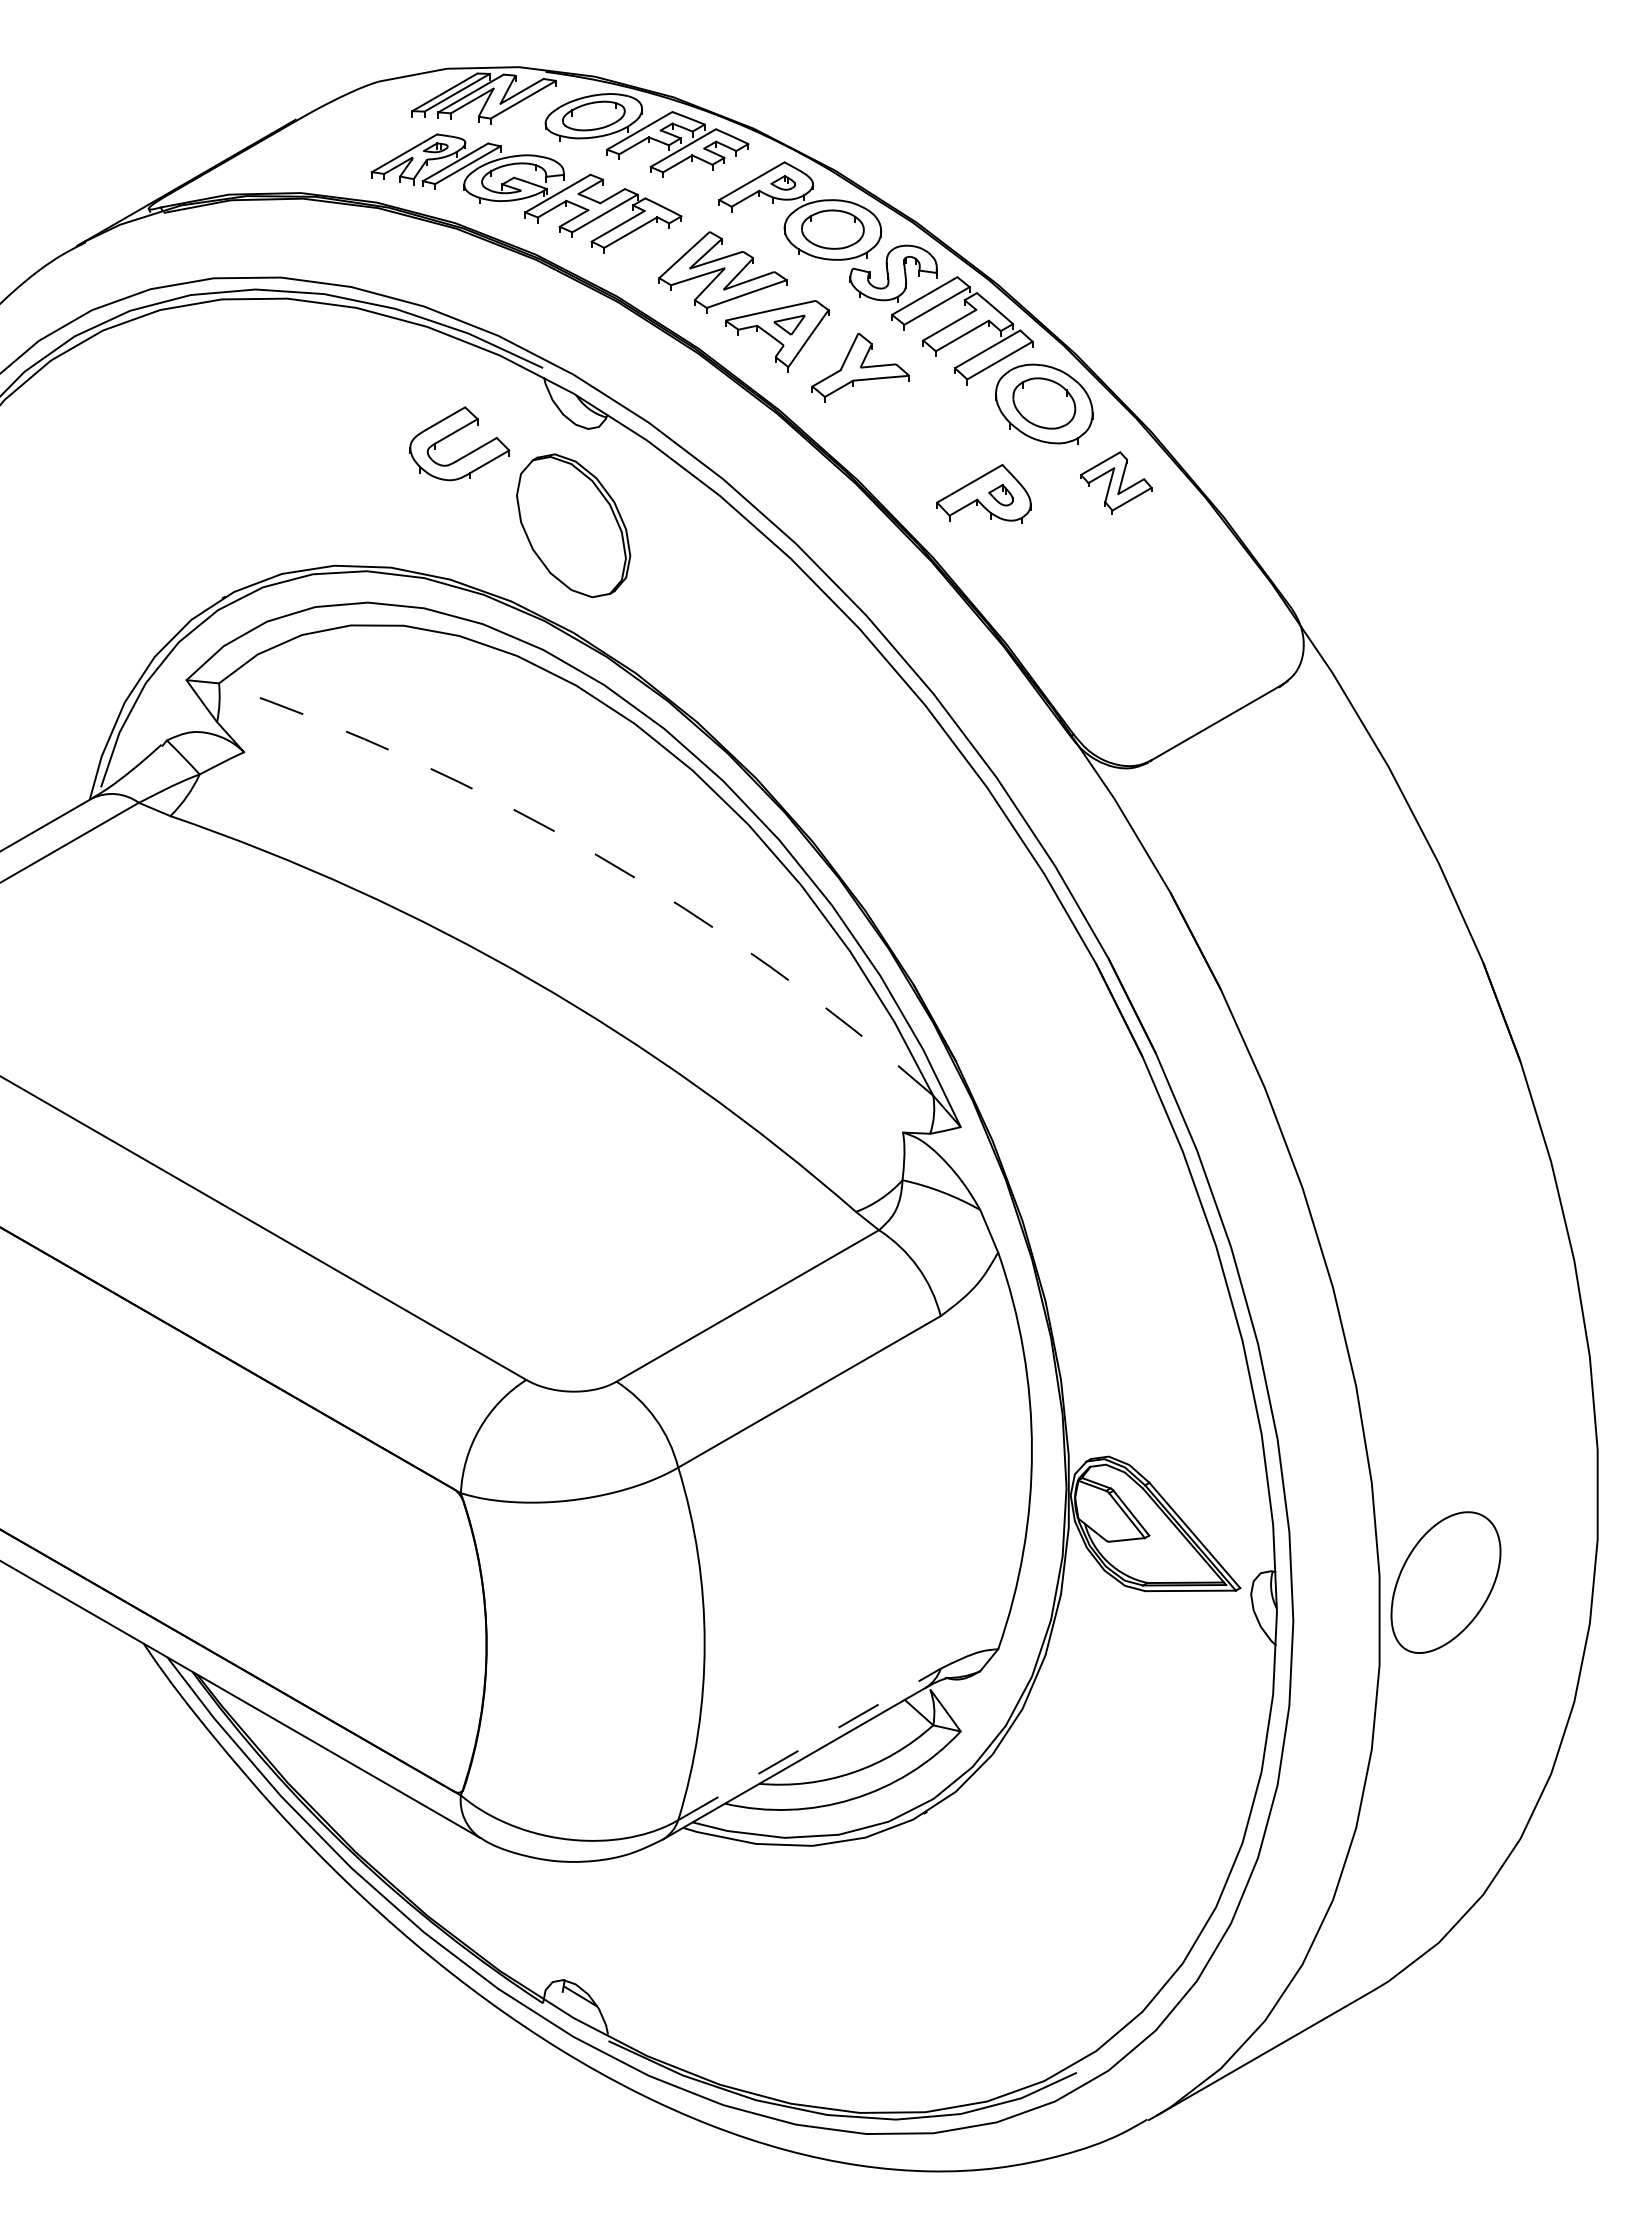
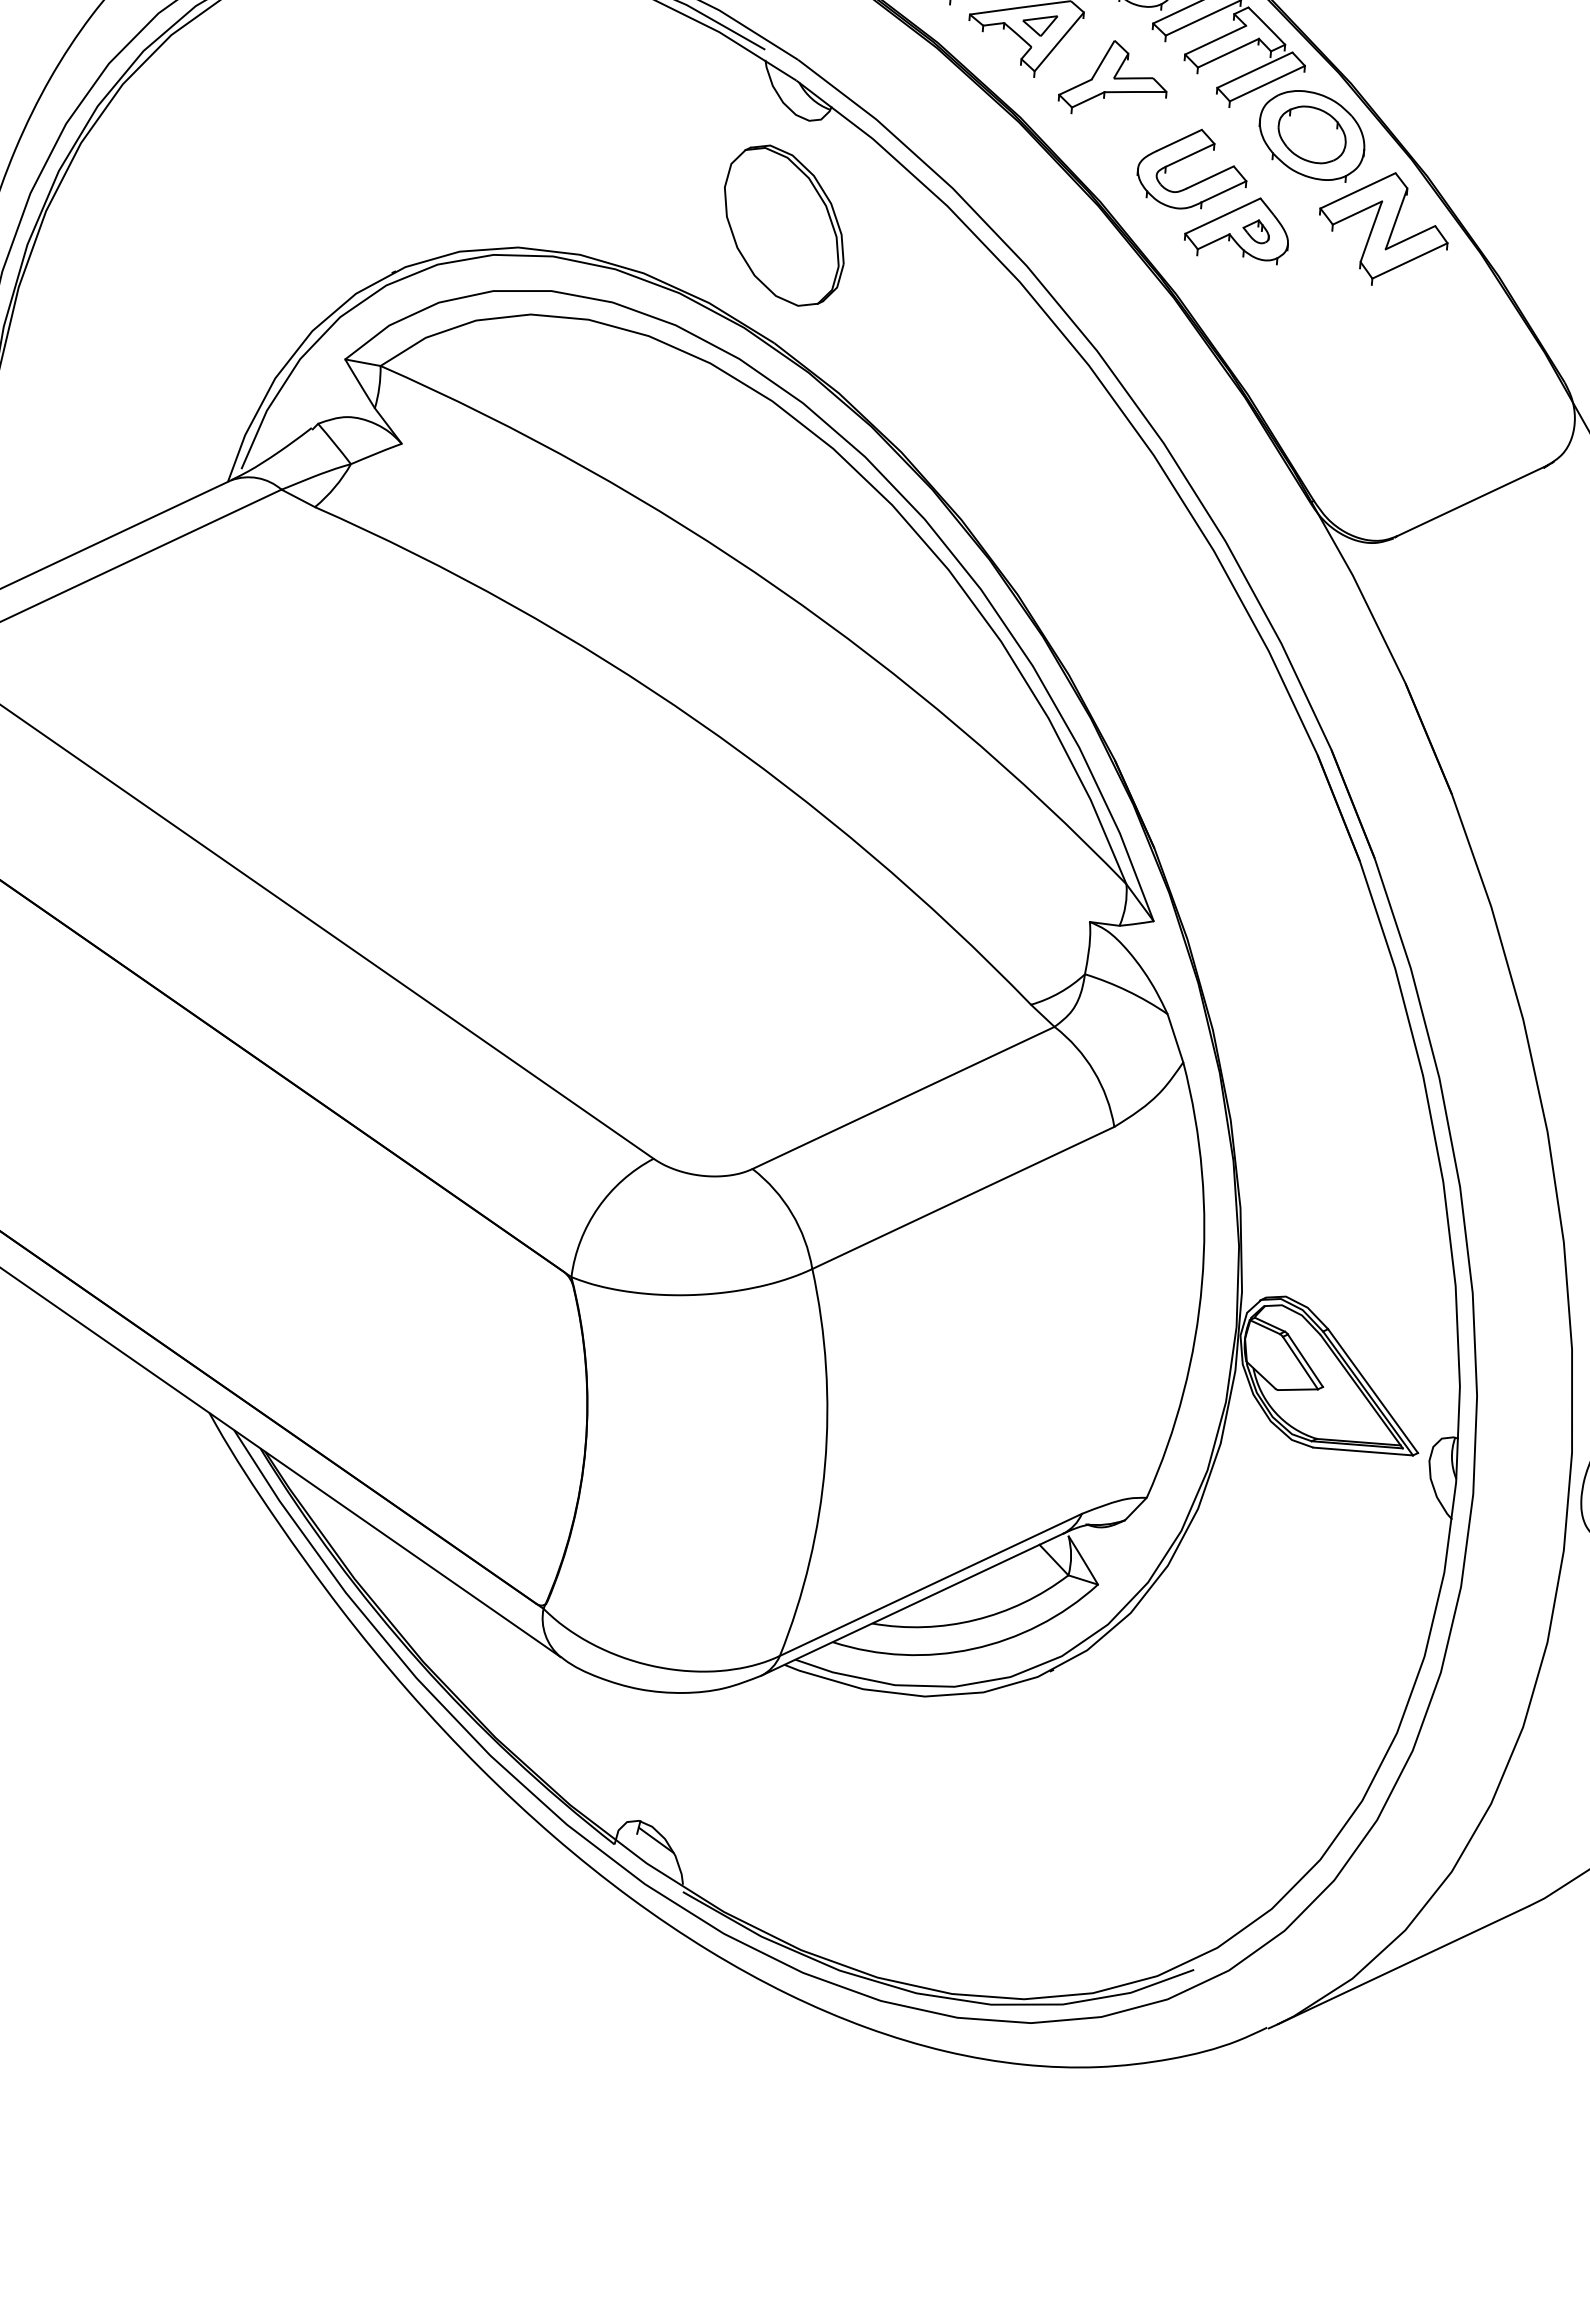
part: (453, 434) -> (1186, 158), moved
part: (1116, 482) -> (1384, 228), size x1.67
arc: (596, 854) -> (779, 588), dashed -> solid
line: (809, 1744) -> (930, 1584), dashed -> solid

